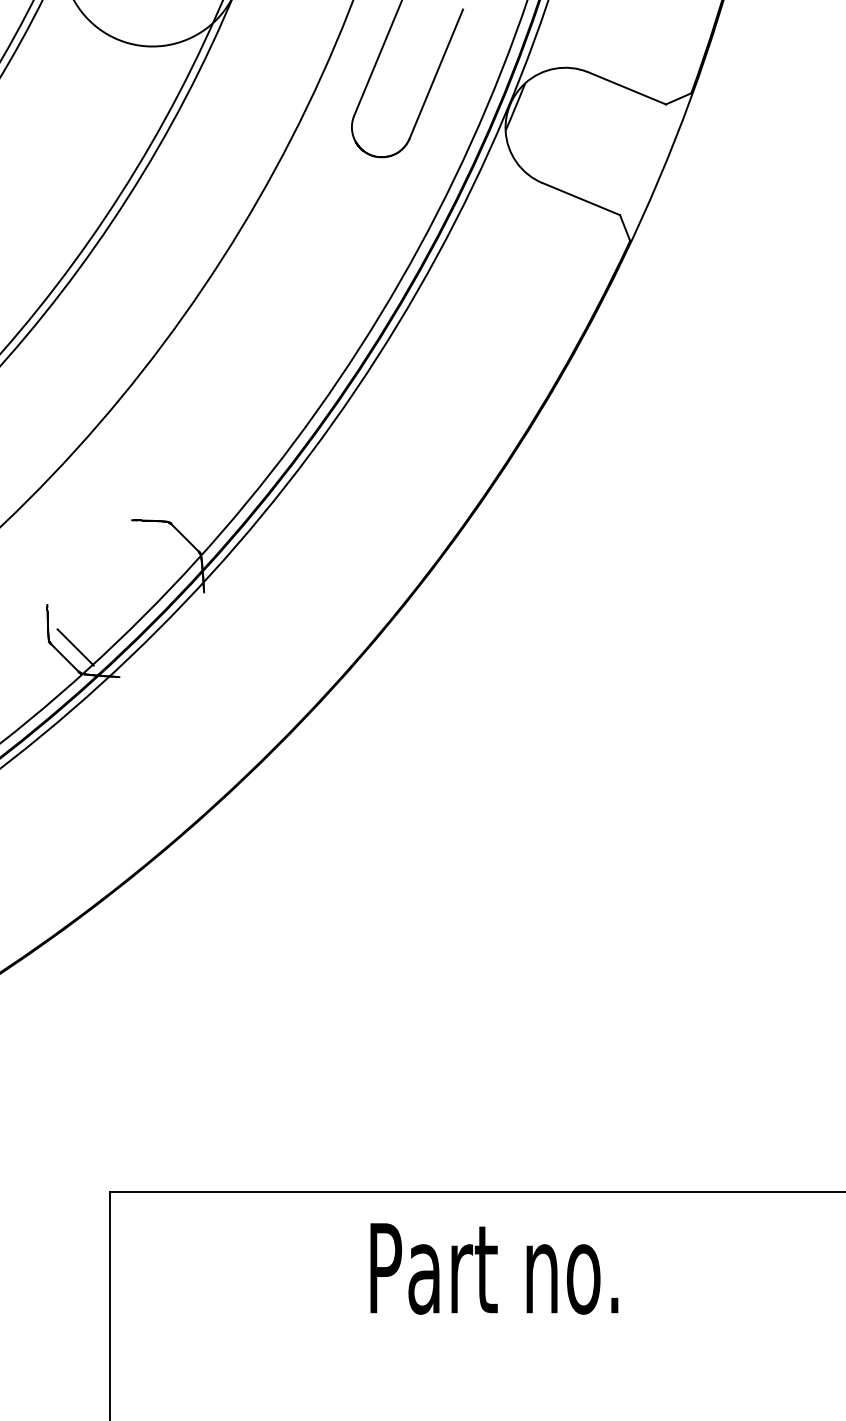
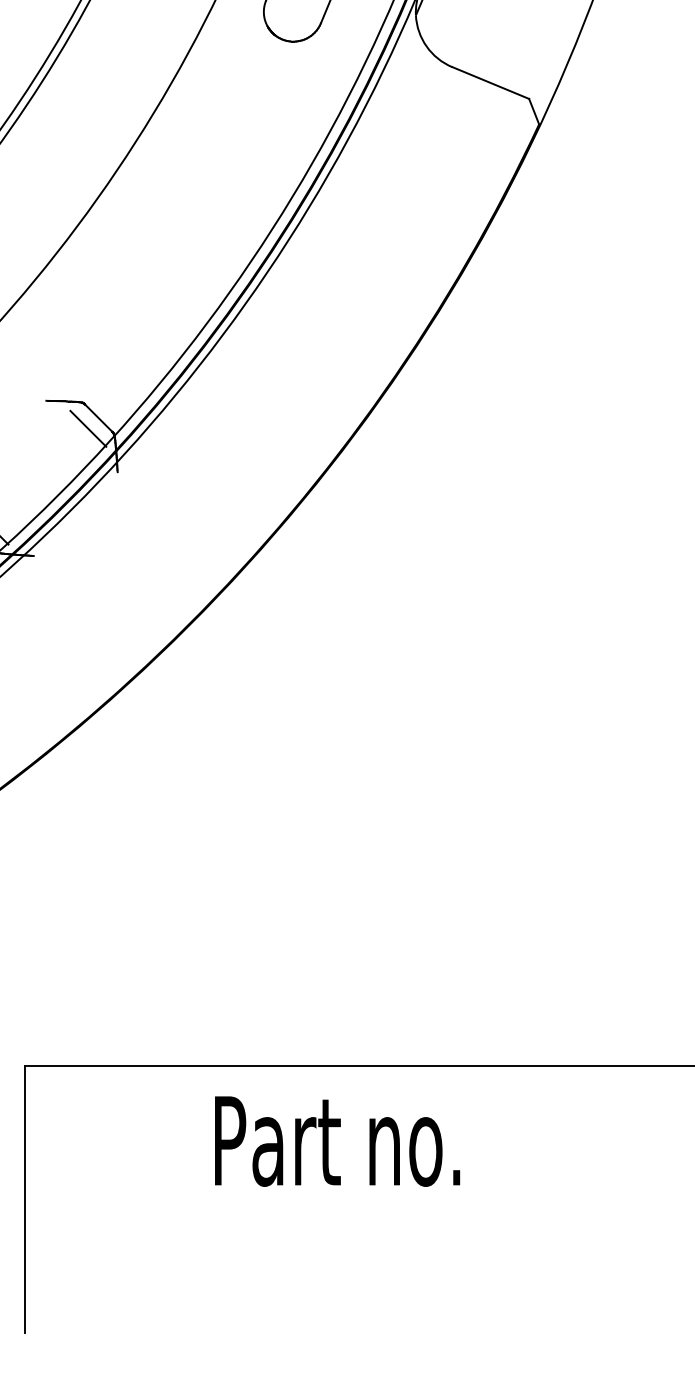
line: (174, 548) -> (88, 428), added
text: (494, 1268) -> (337, 1141), moved

